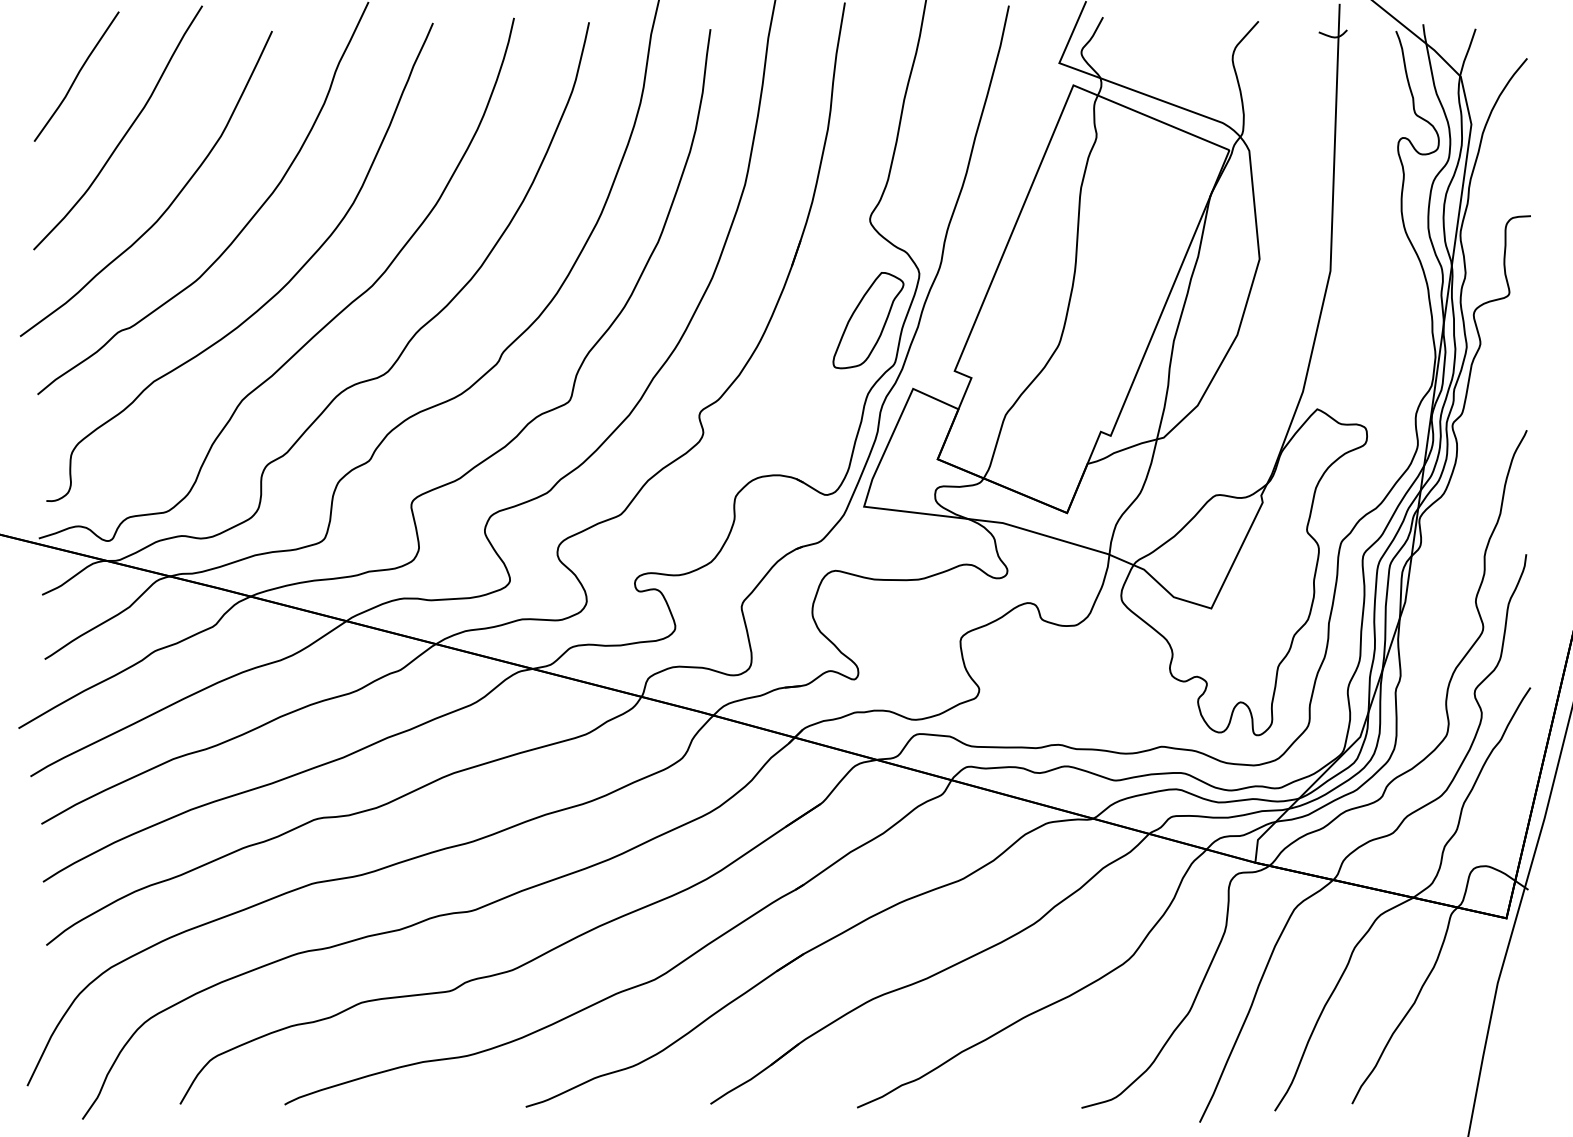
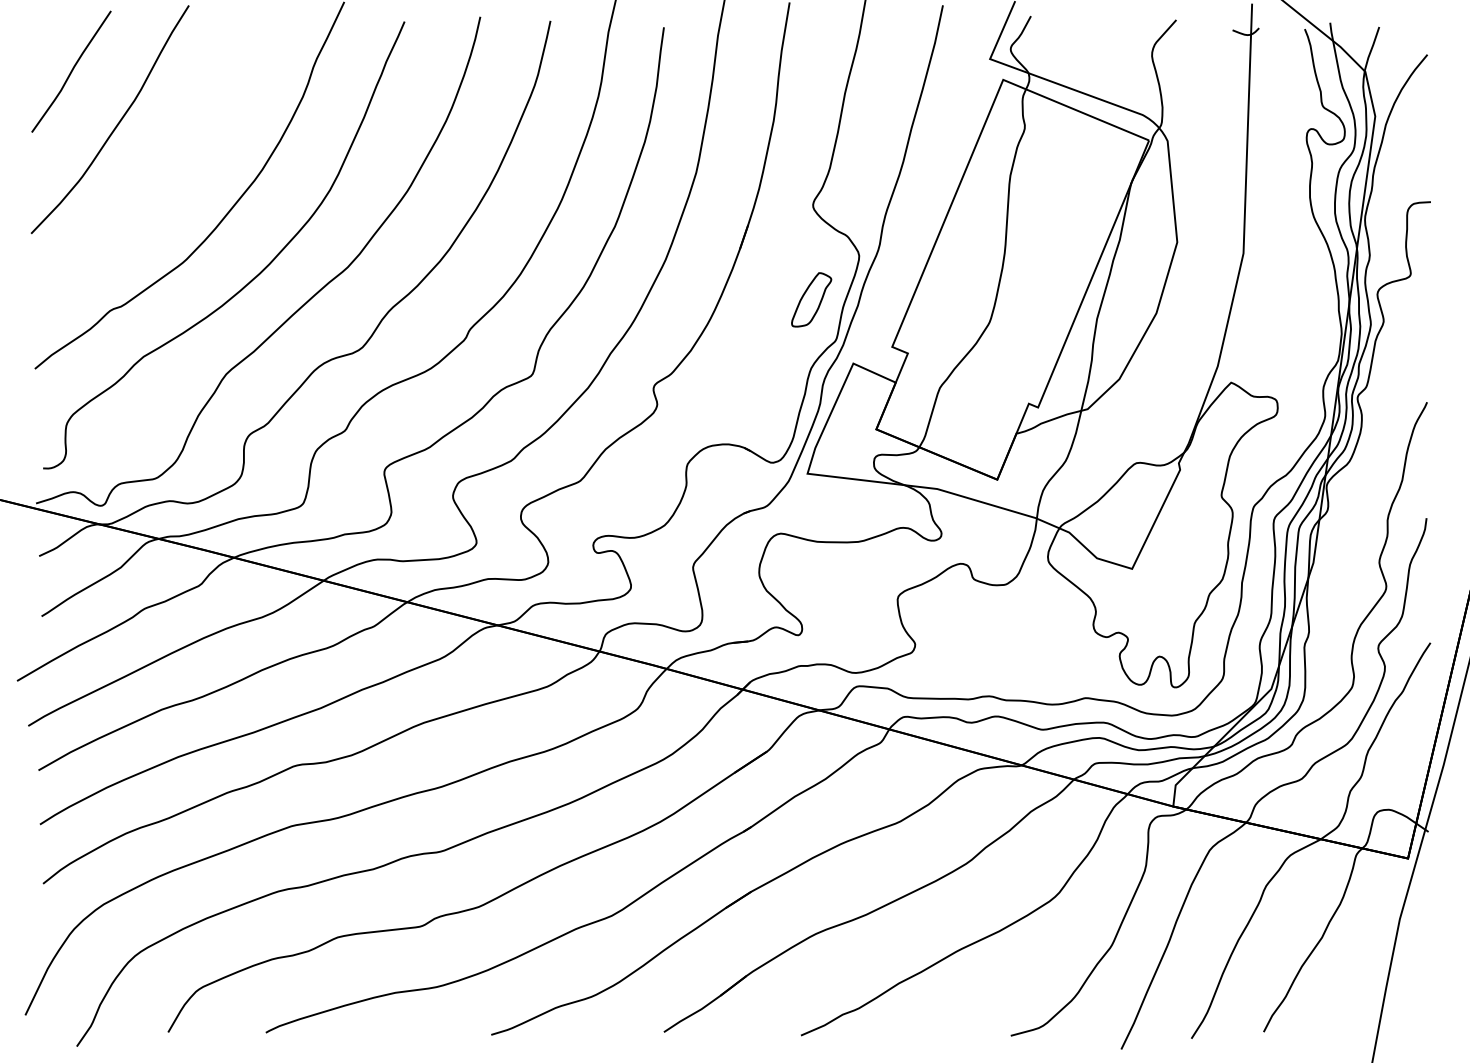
curve: (169, 204) -> (158, 191), removed
part: (868, 320) -> (811, 299), size x0.6

